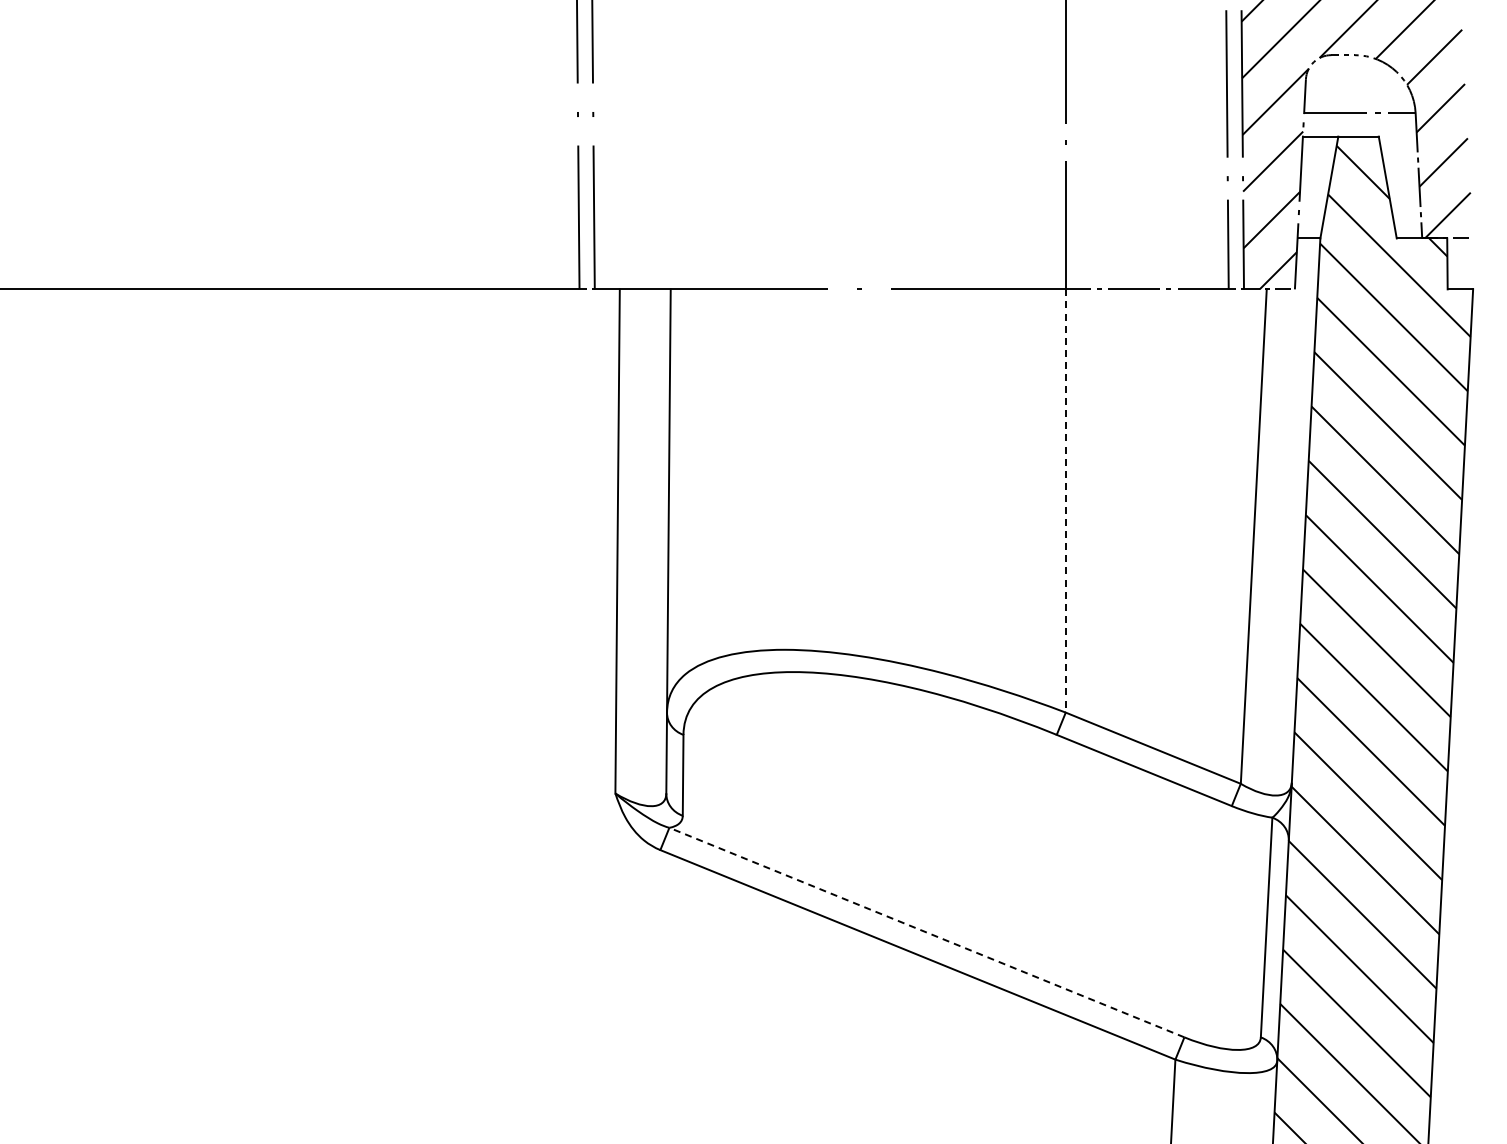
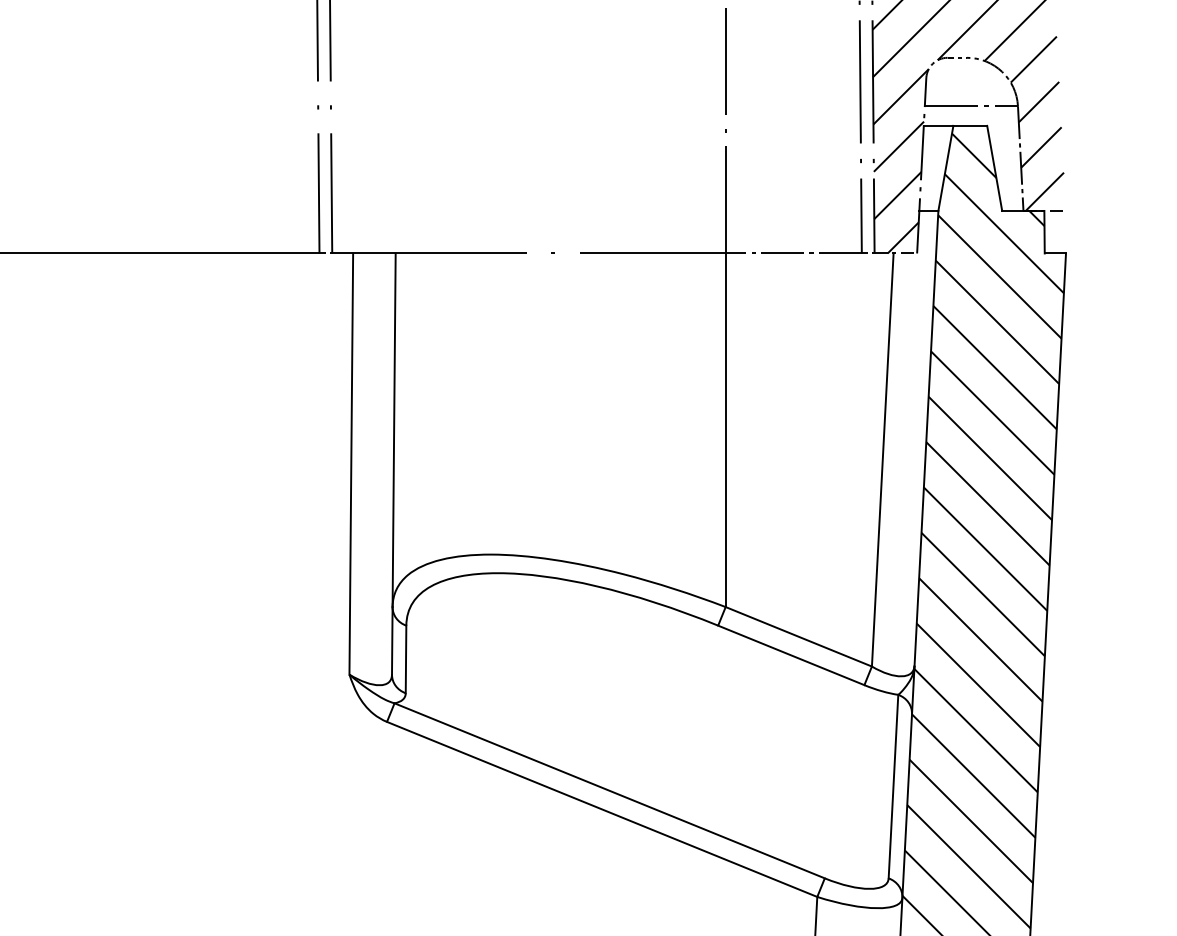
line: (1065, 501) -> (725, 430), dashed -> solid
line: (926, 932) -> (609, 790), dashed -> solid

